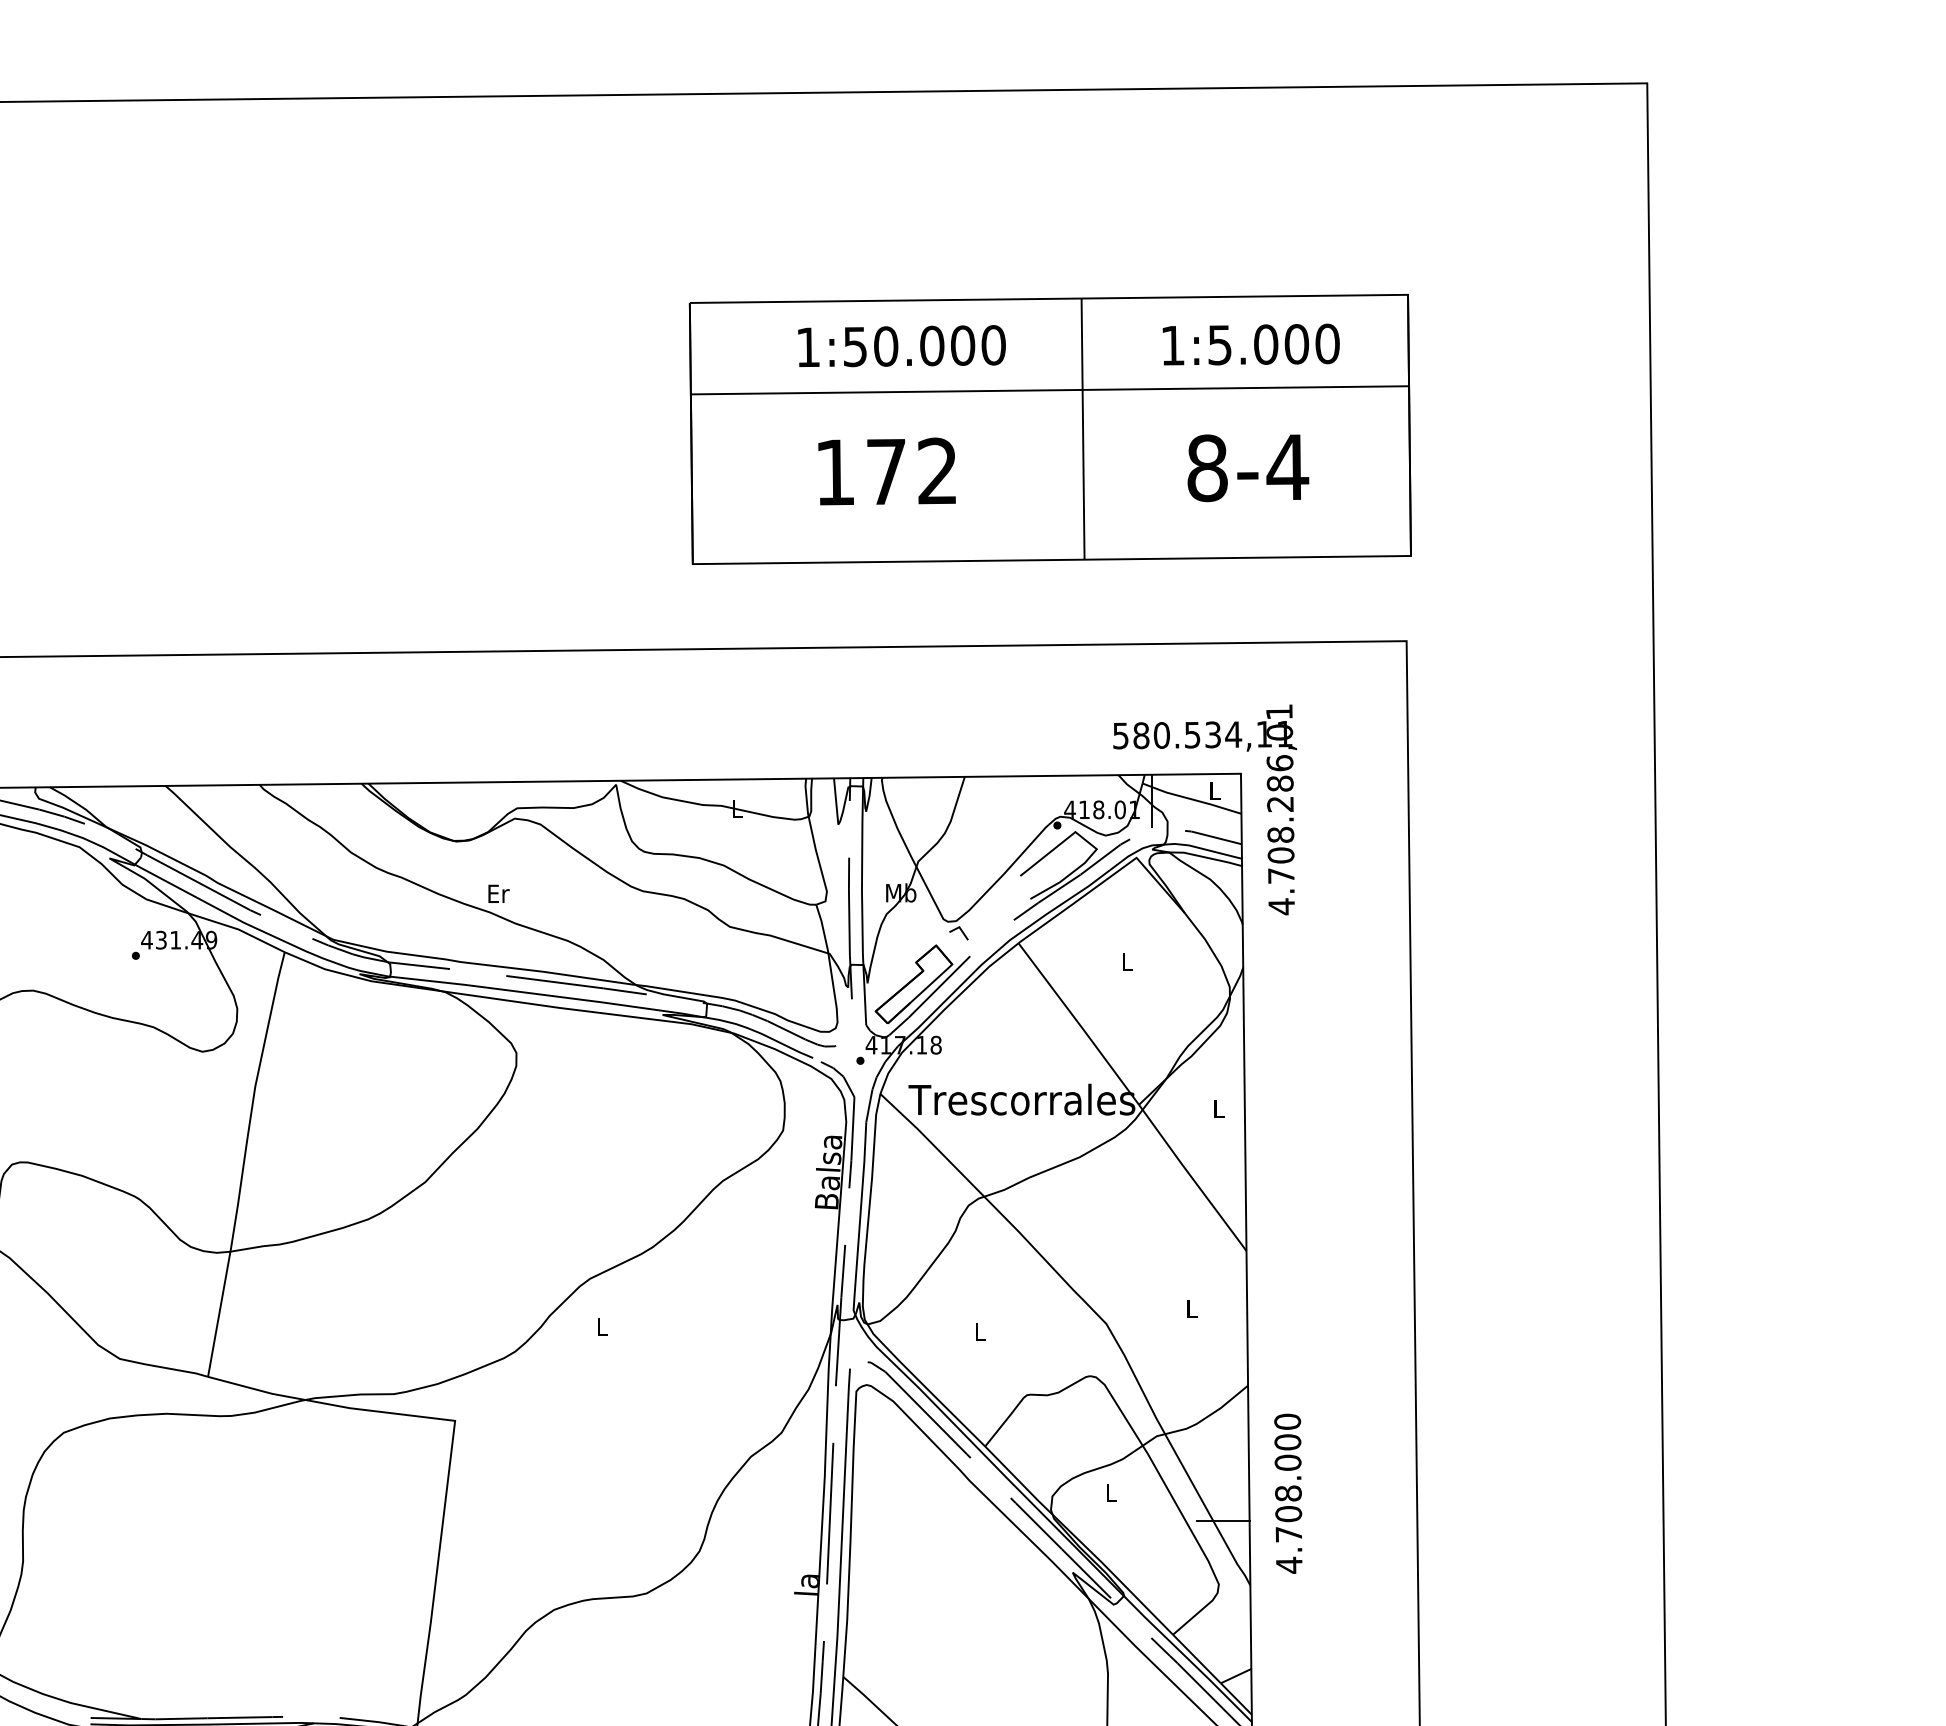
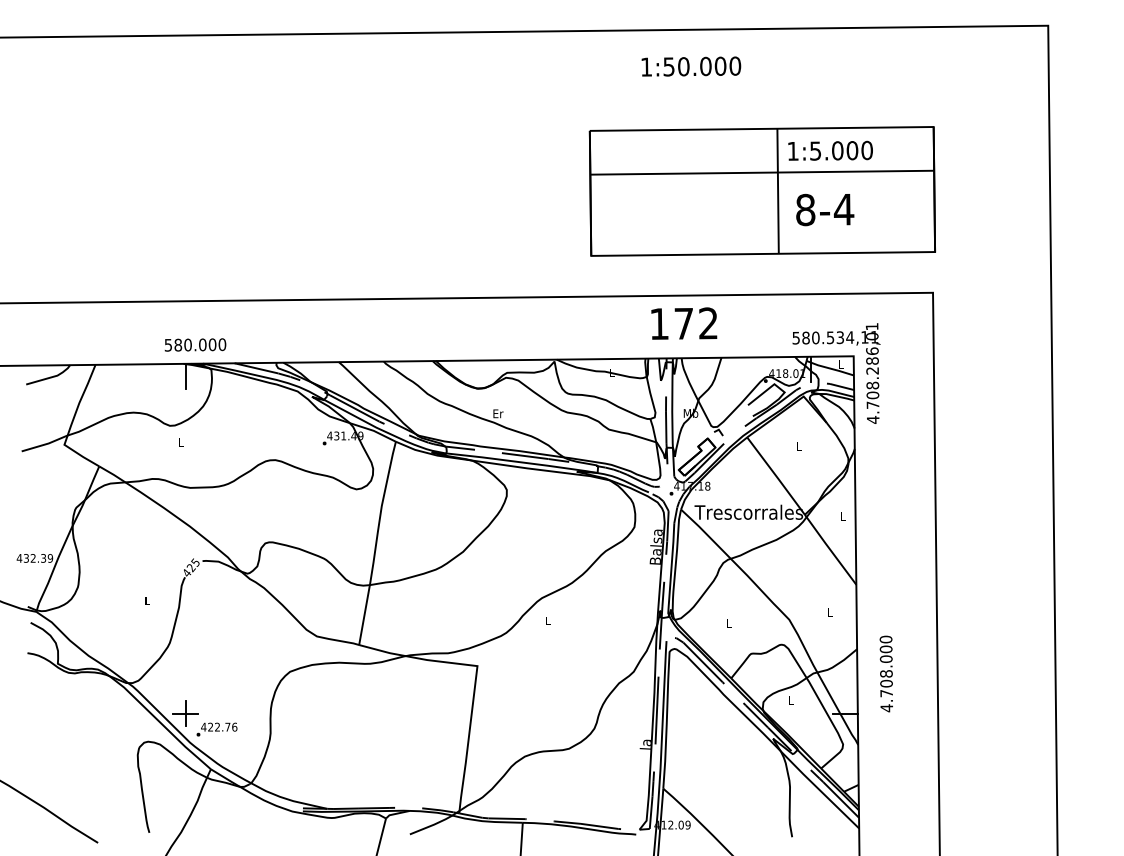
text: (1250, 343) -> (830, 150), moved
text: (902, 346) -> (691, 66), moved
text: (1248, 467) -> (825, 209), moved
text: (887, 471) -> (684, 323), moved
text: (1286, 1492) -> (885, 673), moved

